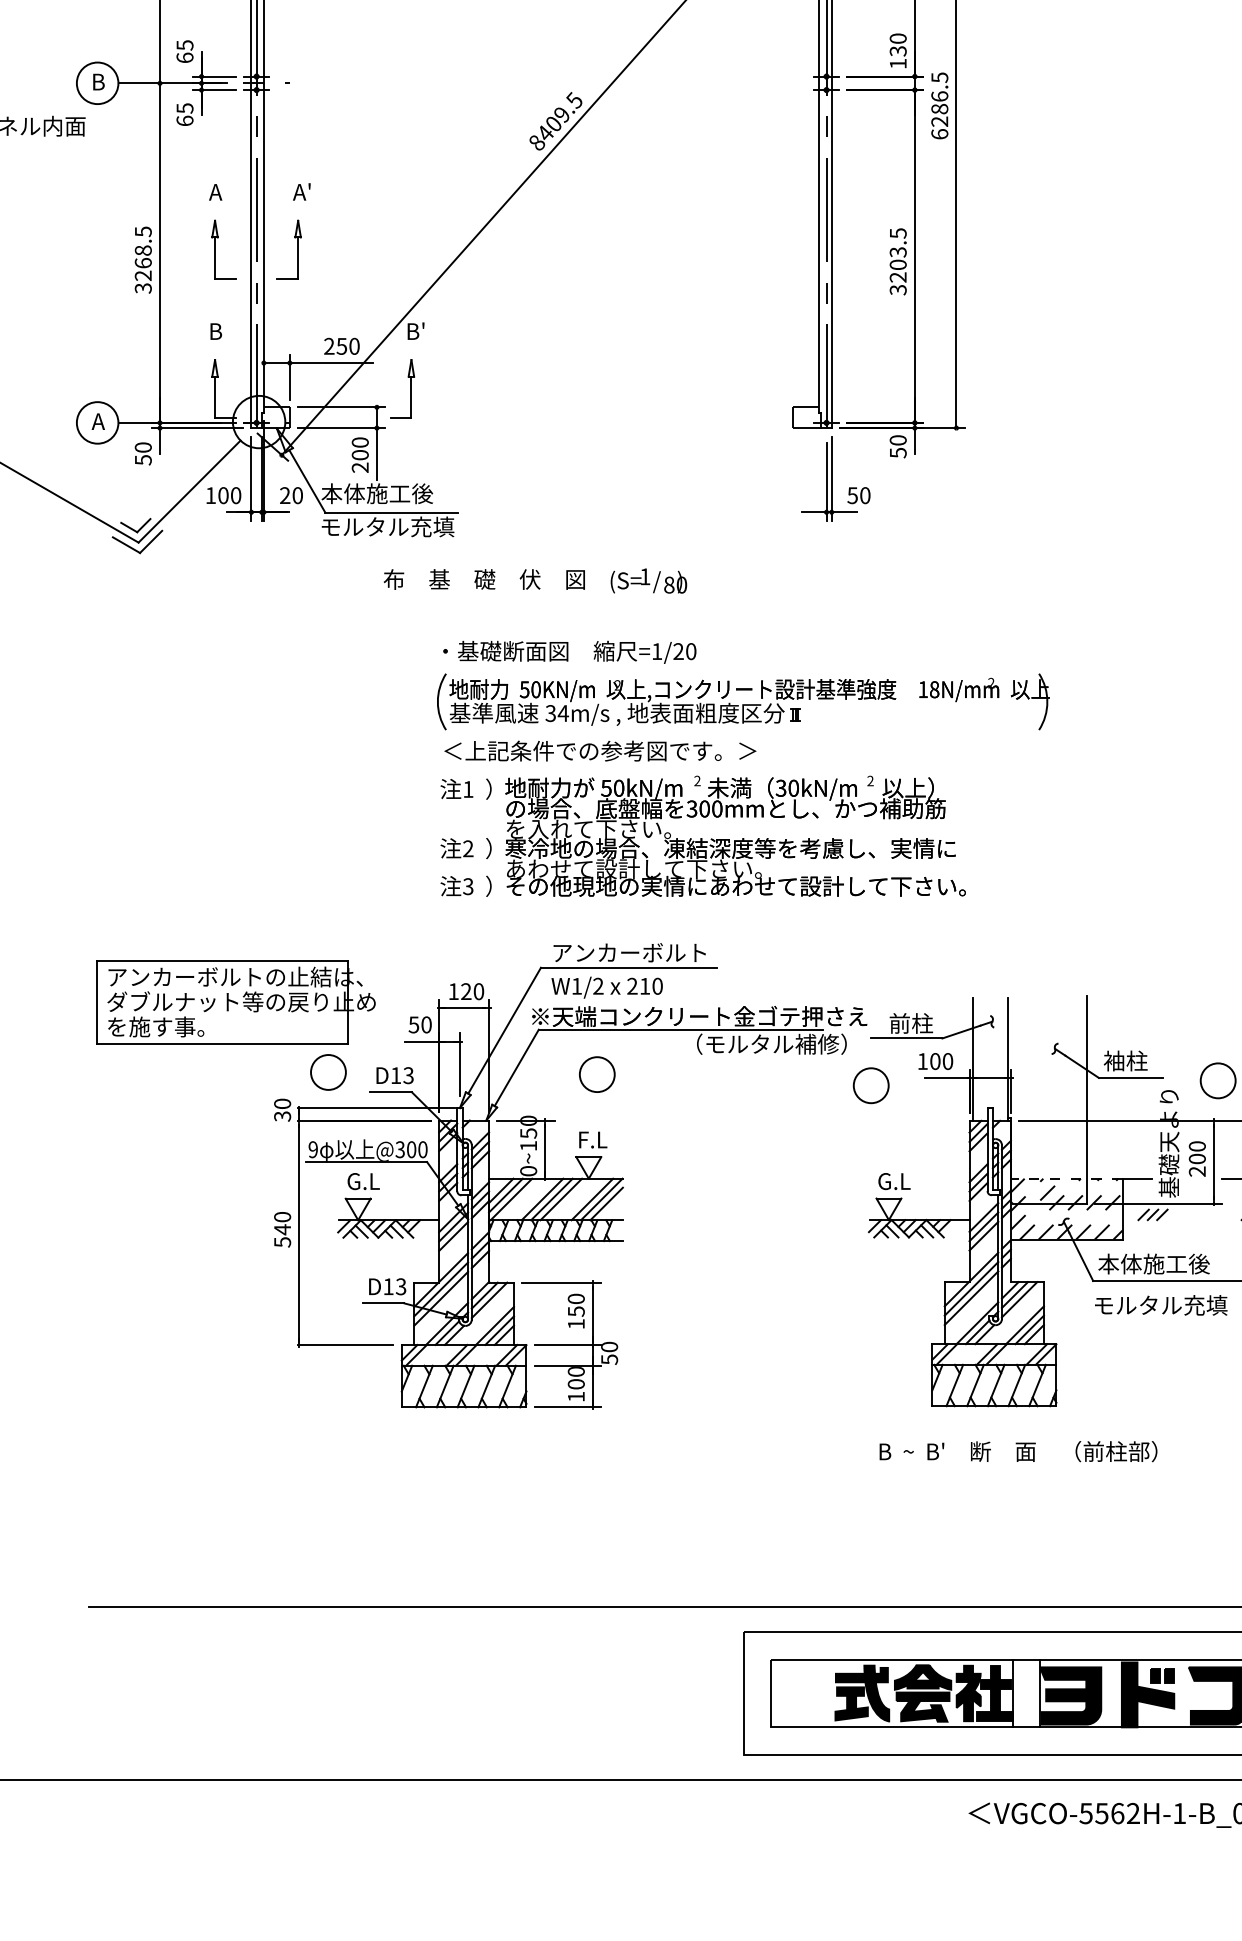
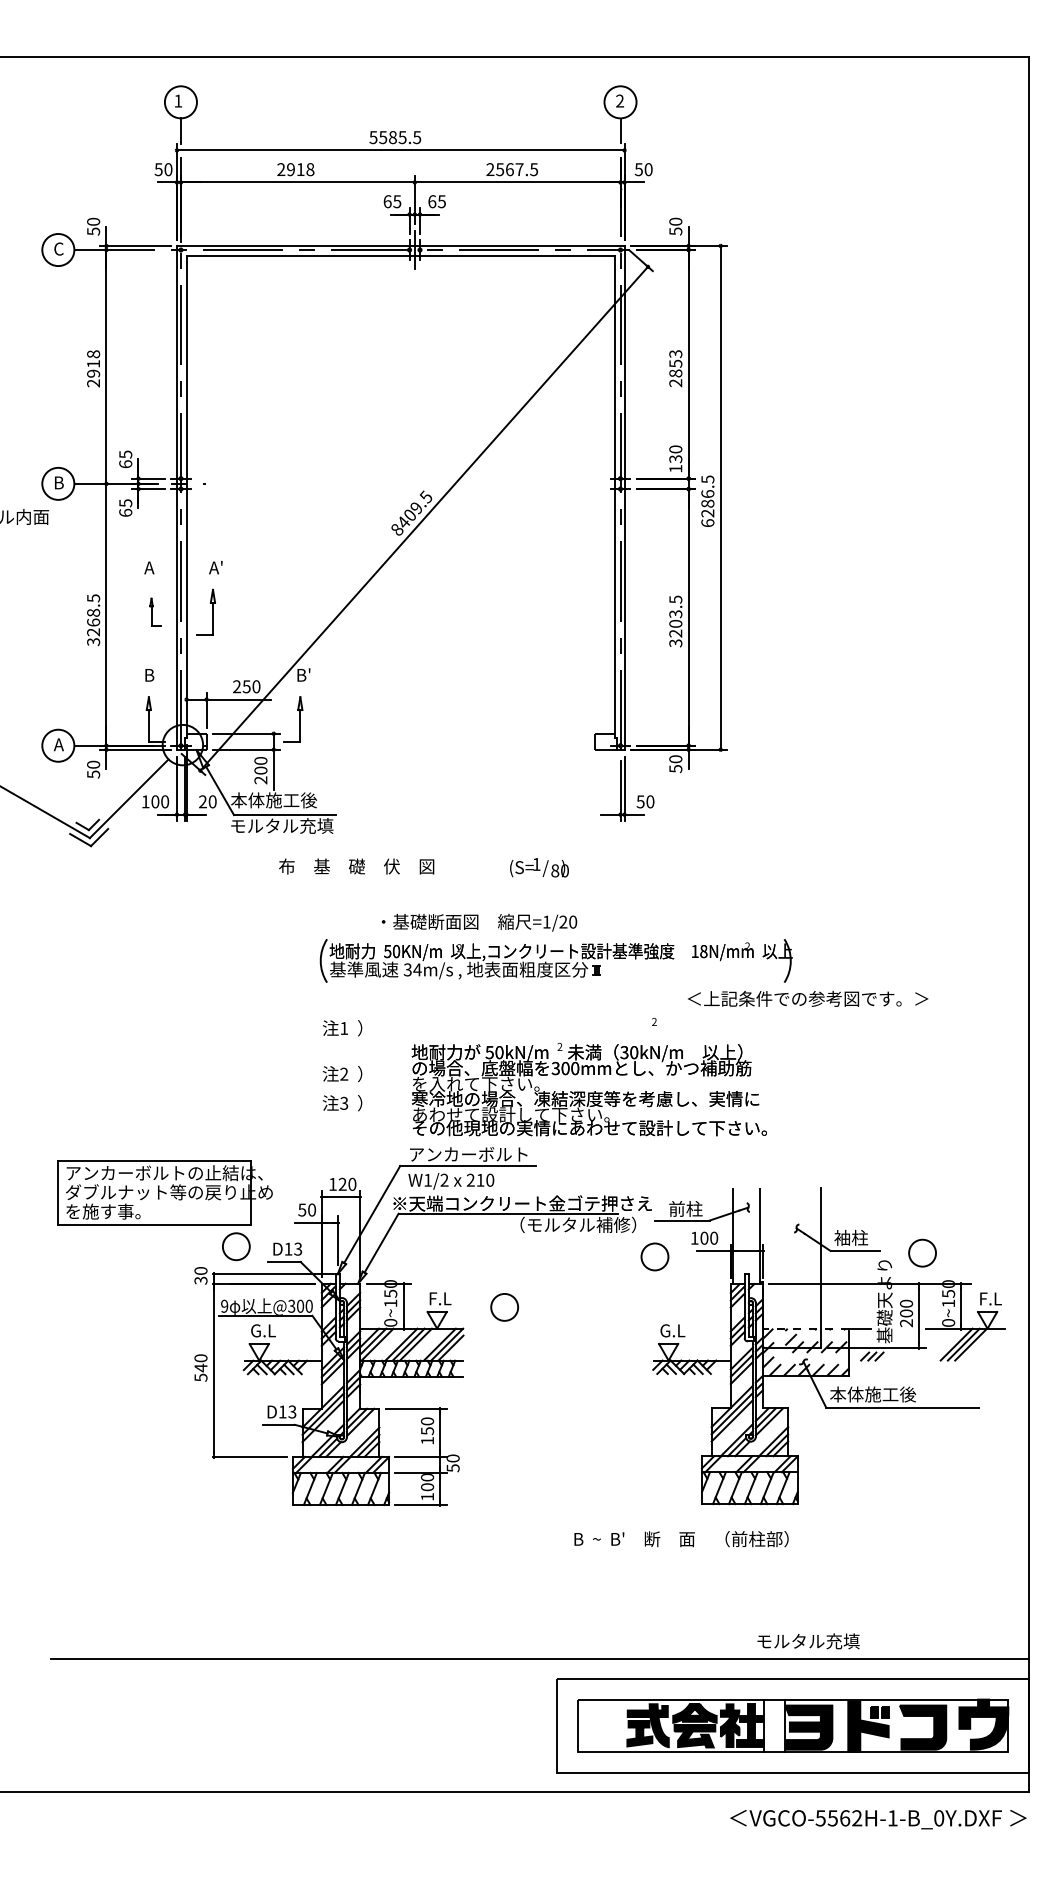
part: (223, 248) -> (155, 611), size x0.6
text: (648, 580) -> (539, 867), moved
text: (569, 652) -> (479, 922), moved
text: (600, 750) -> (808, 998), moved
text: (734, 836) -> (588, 1089), moved
circle: (597, 1074) -> (504, 1307), moved
text: (1161, 1305) -> (808, 1641), moved
text: (1018, 1452) -> (681, 1539), moved

